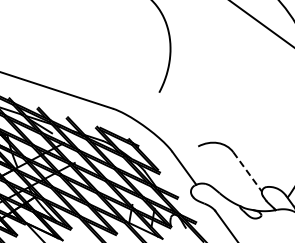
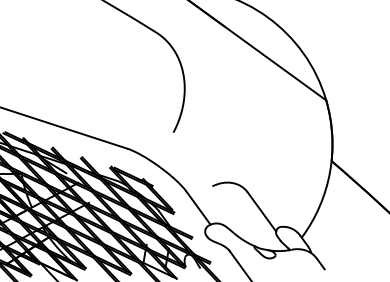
line: (248, 172) -> (262, 212), dashed -> solid

